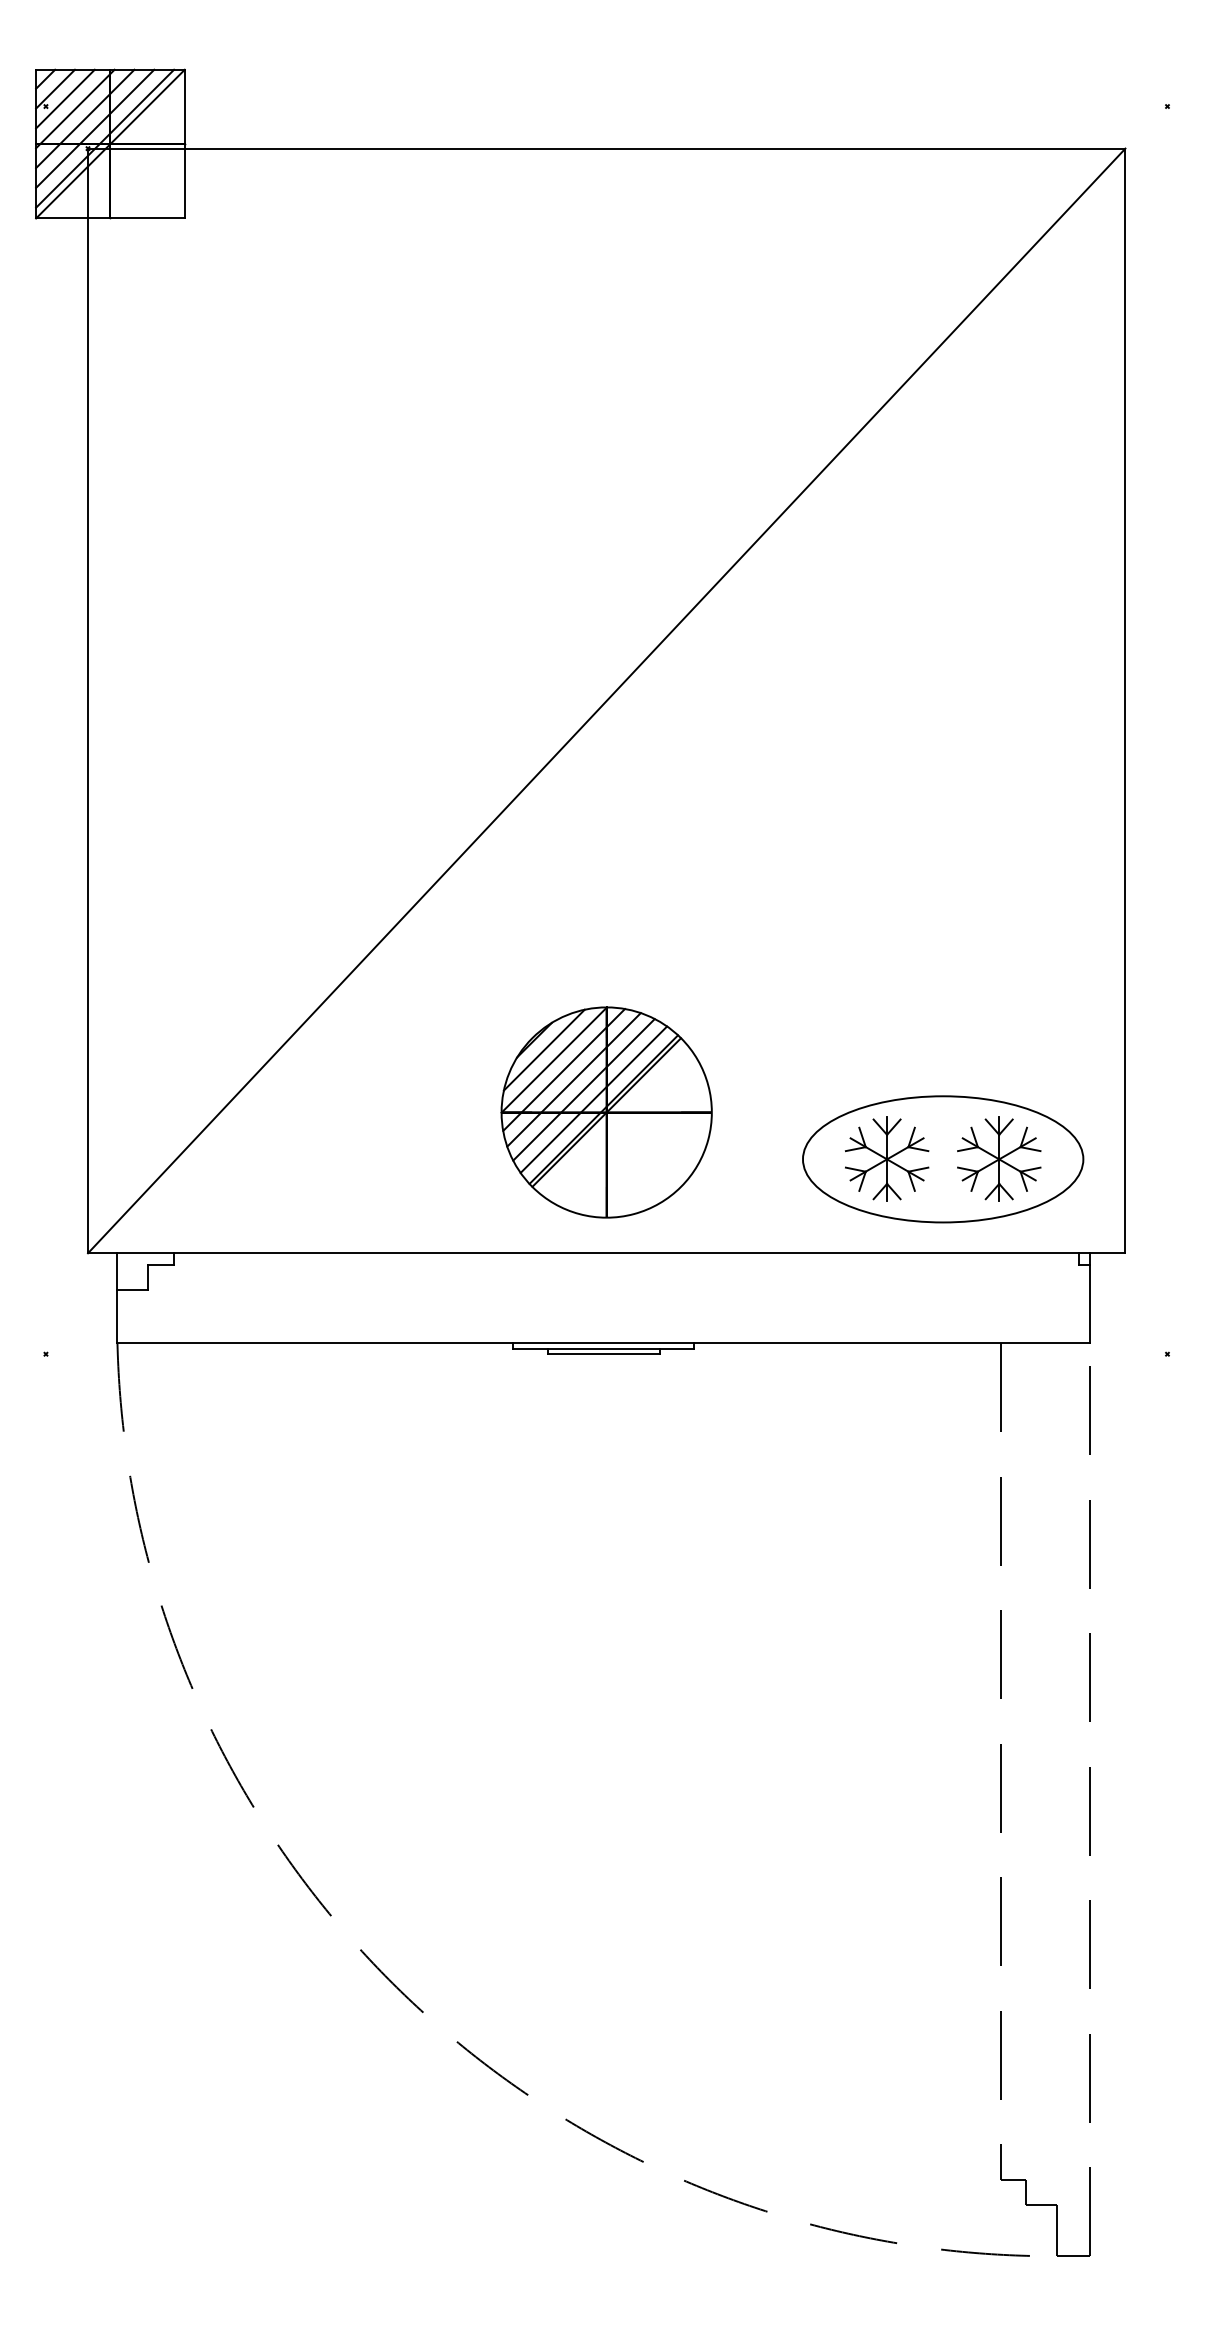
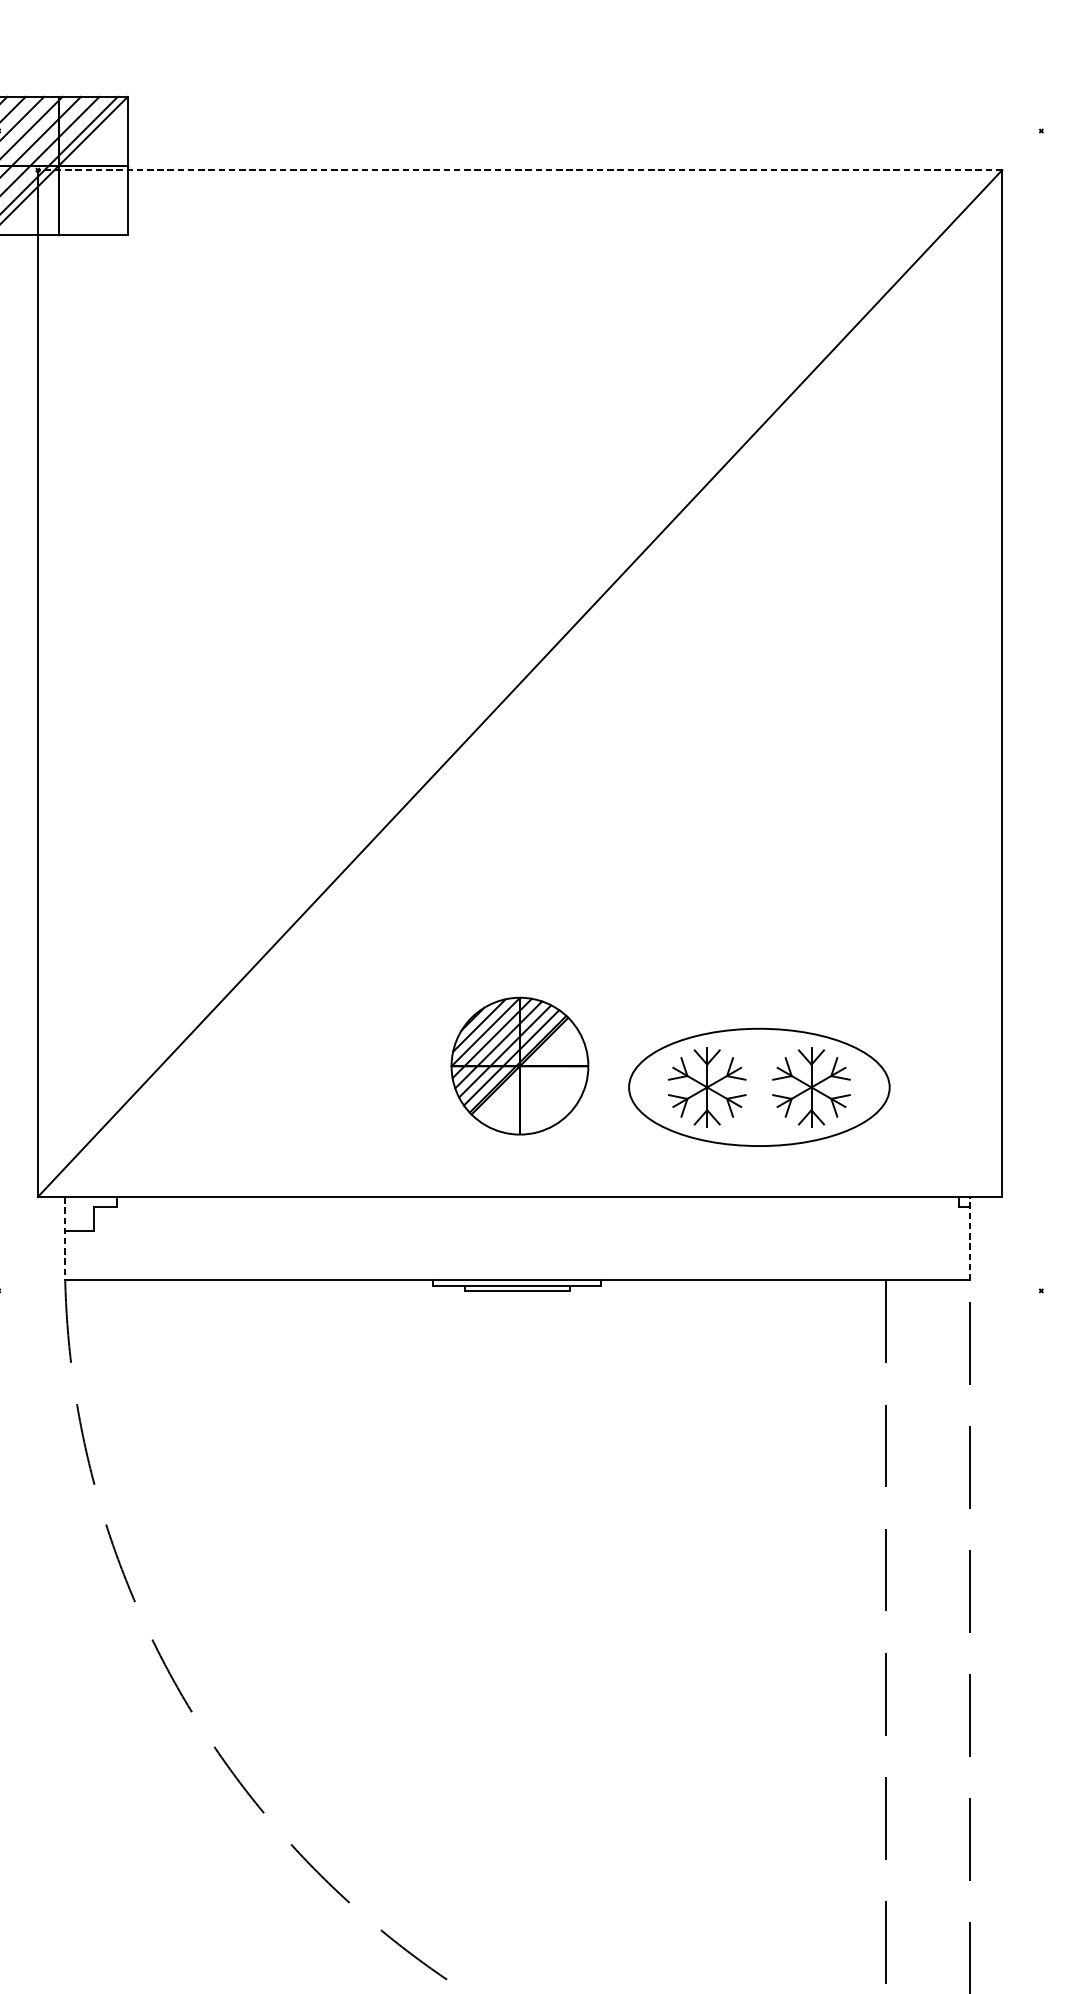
line: (606, 148) -> (519, 170), solid -> dashed
part: (606, 1112) -> (519, 1066), size x0.7
part: (943, 1159) -> (759, 1087), moved
line: (117, 1298) -> (65, 1239), solid -> dashed
line: (1090, 1298) -> (969, 1239), solid -> dashed

